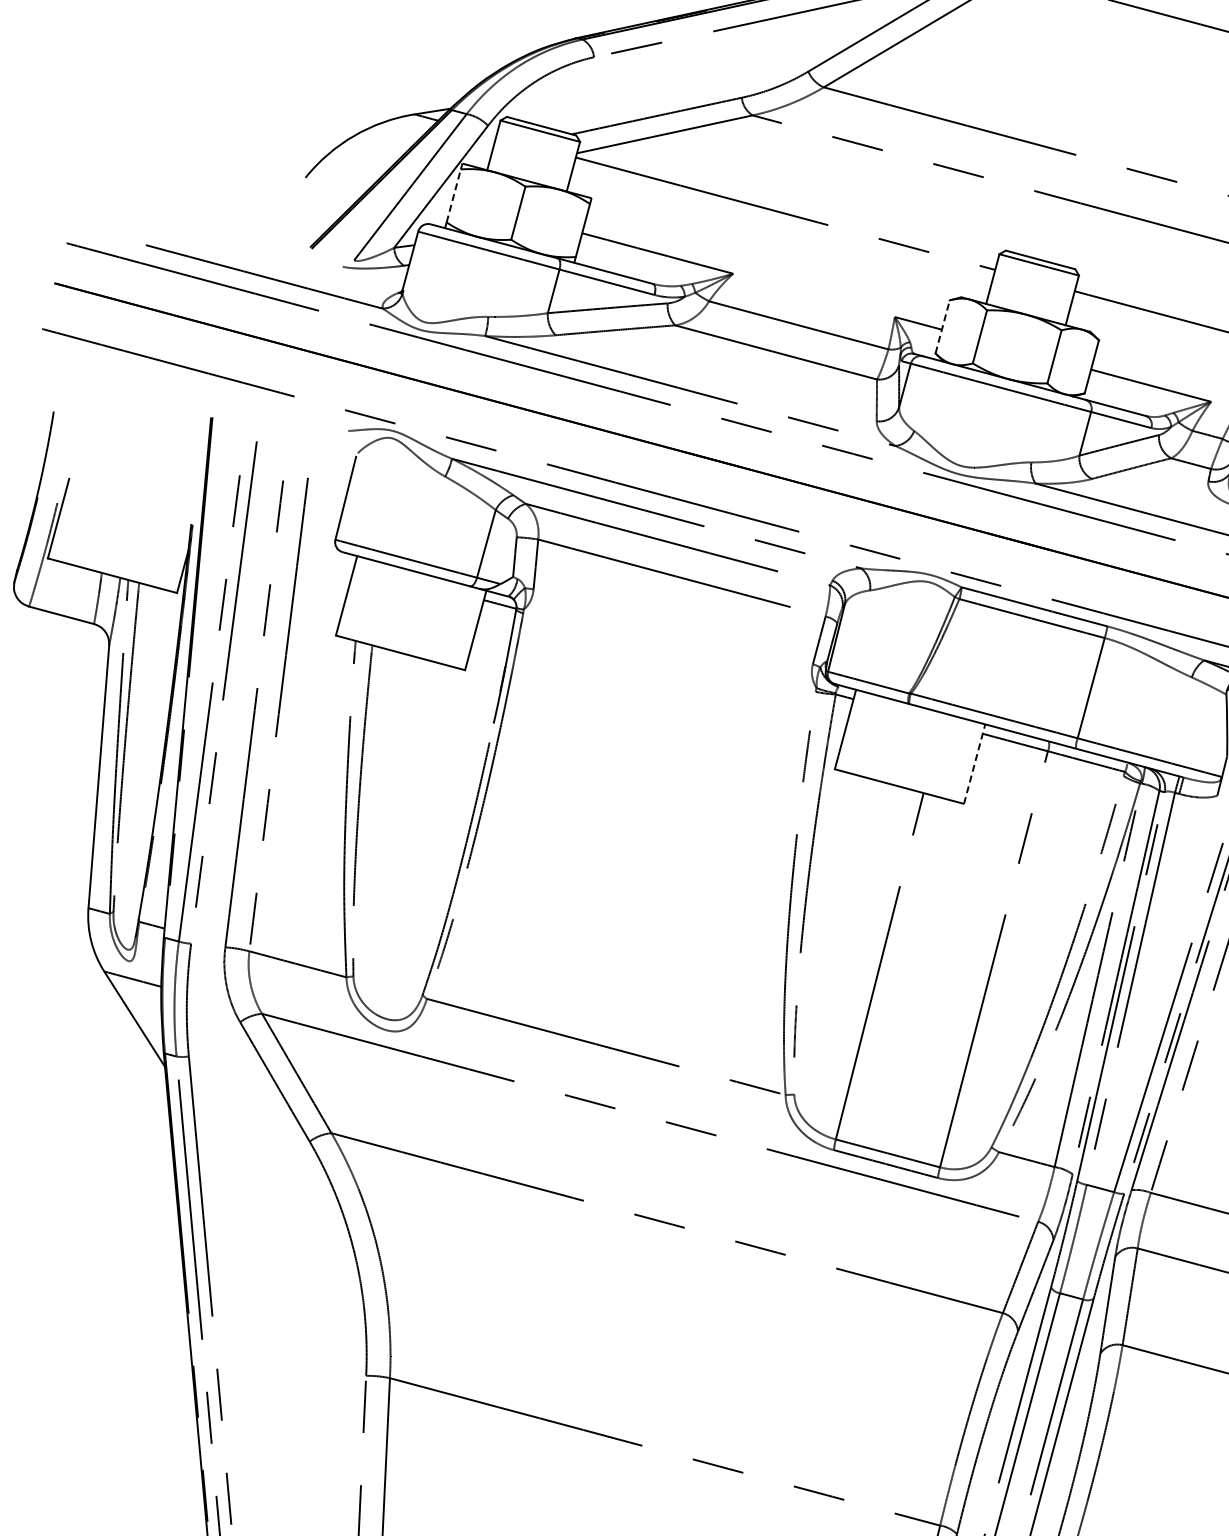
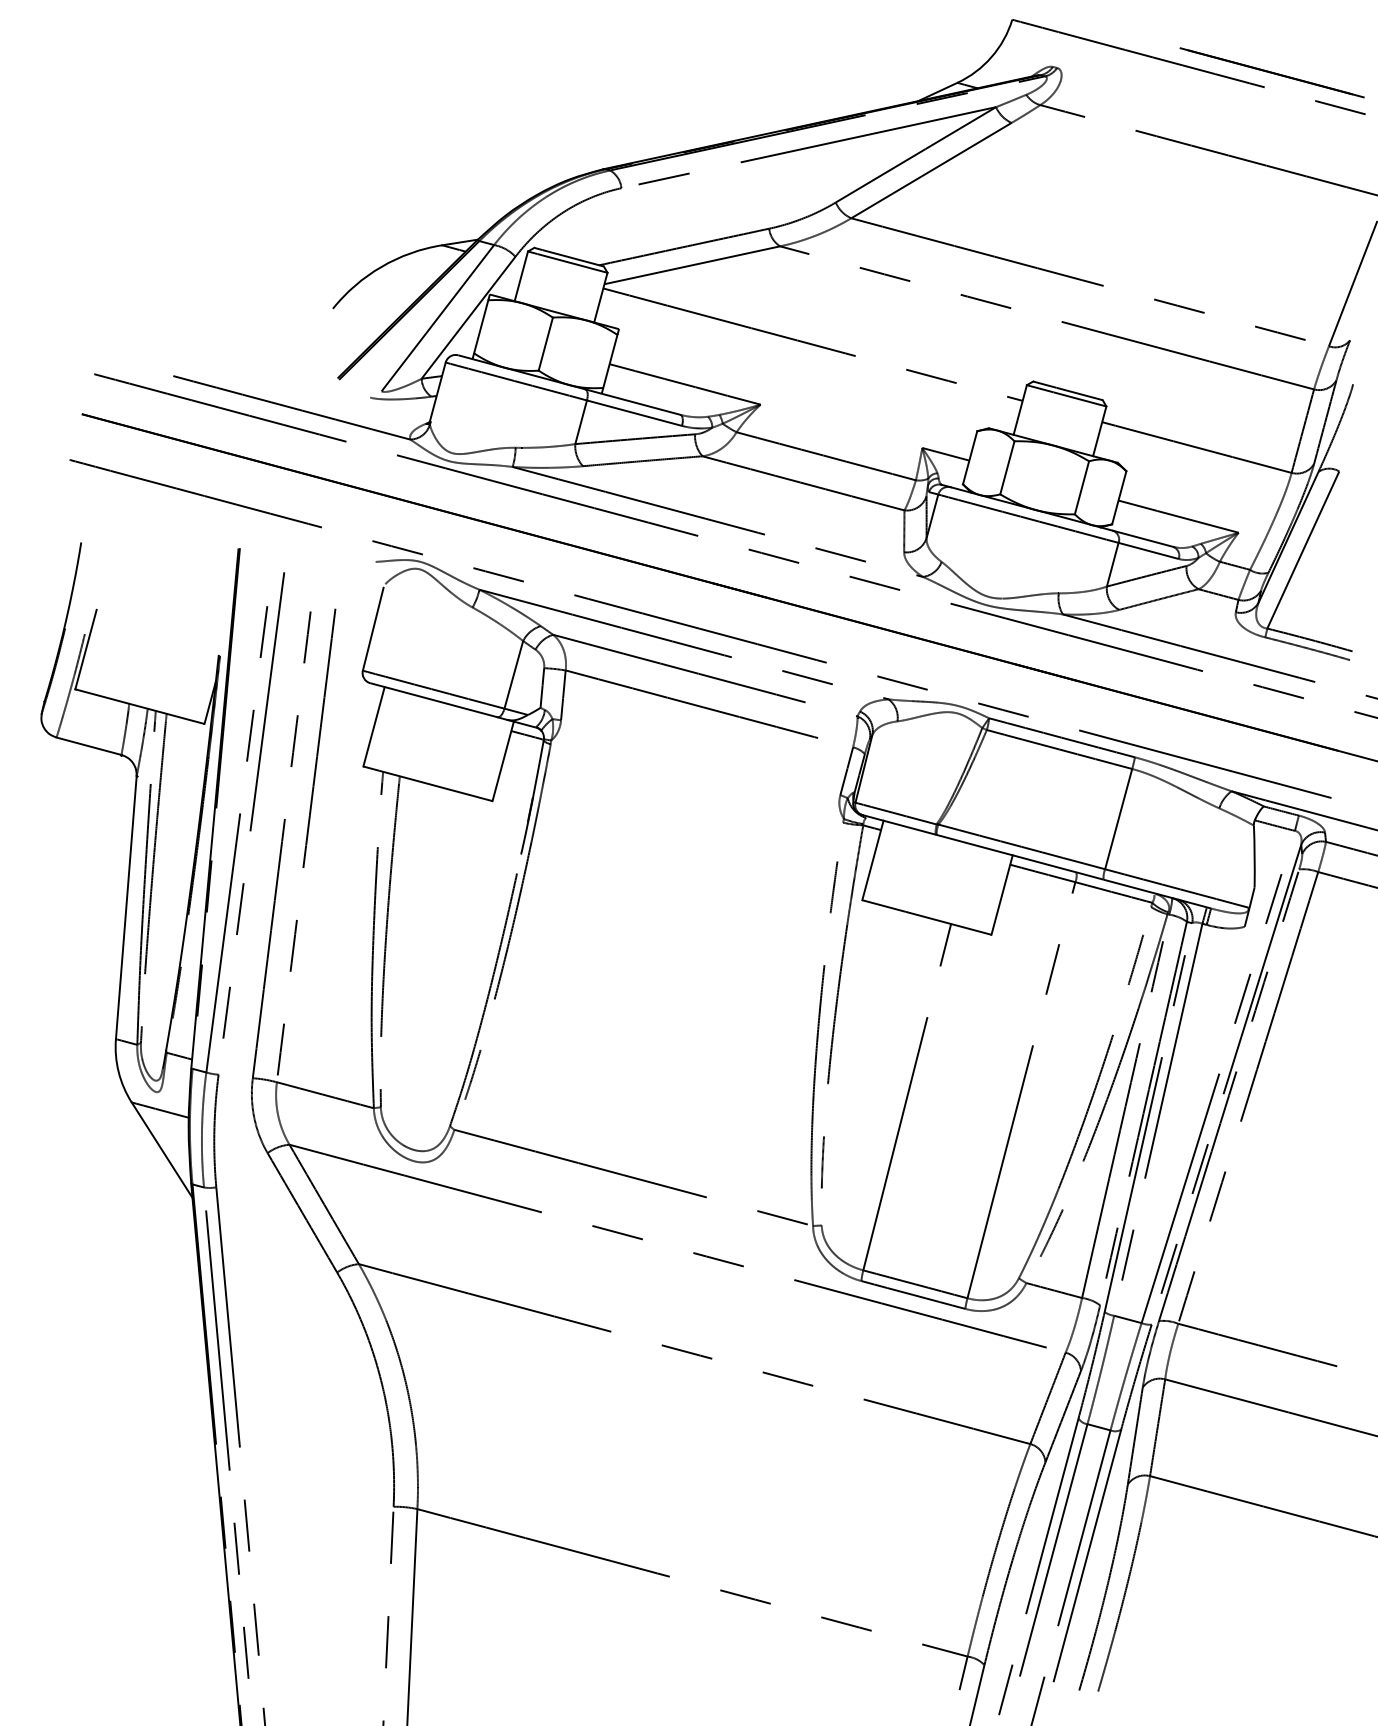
line: (454, 195) -> (481, 326), dashed -> solid
line: (943, 326) -> (970, 457), dashed -> solid
line: (975, 763) -> (1002, 894), dashed -> solid

